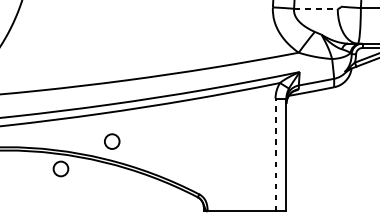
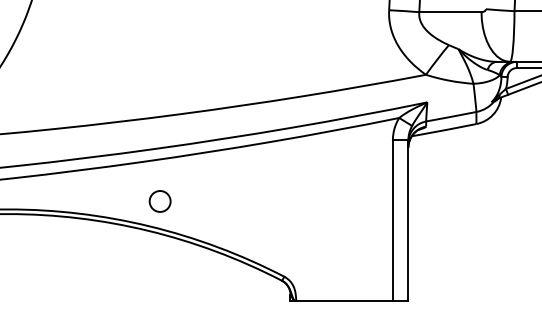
line: (315, 8) -> (450, 12), dashed -> solid
line: (275, 154) -> (392, 219), dashed -> solid
circle: (60, 169) -> (86, 240), removed

